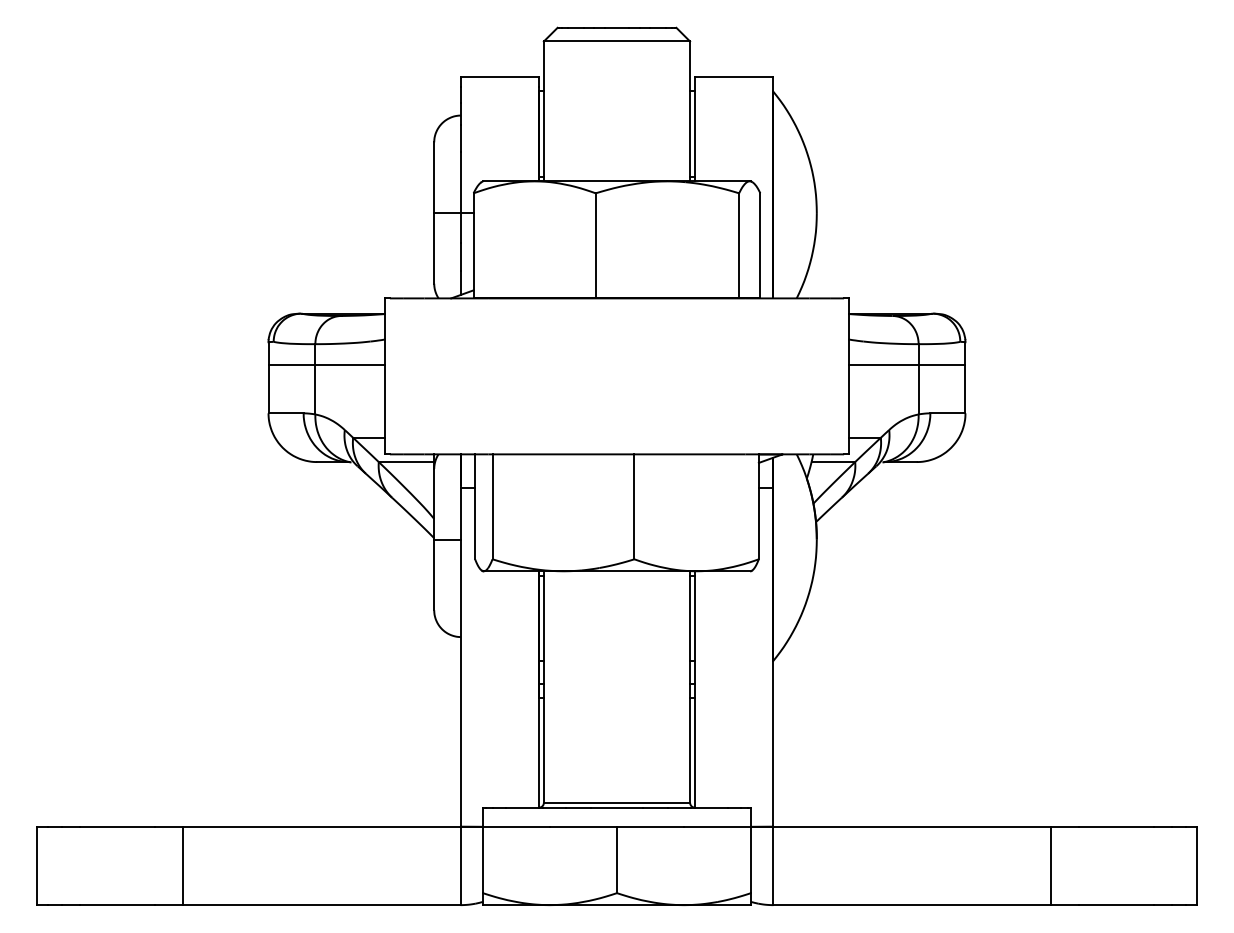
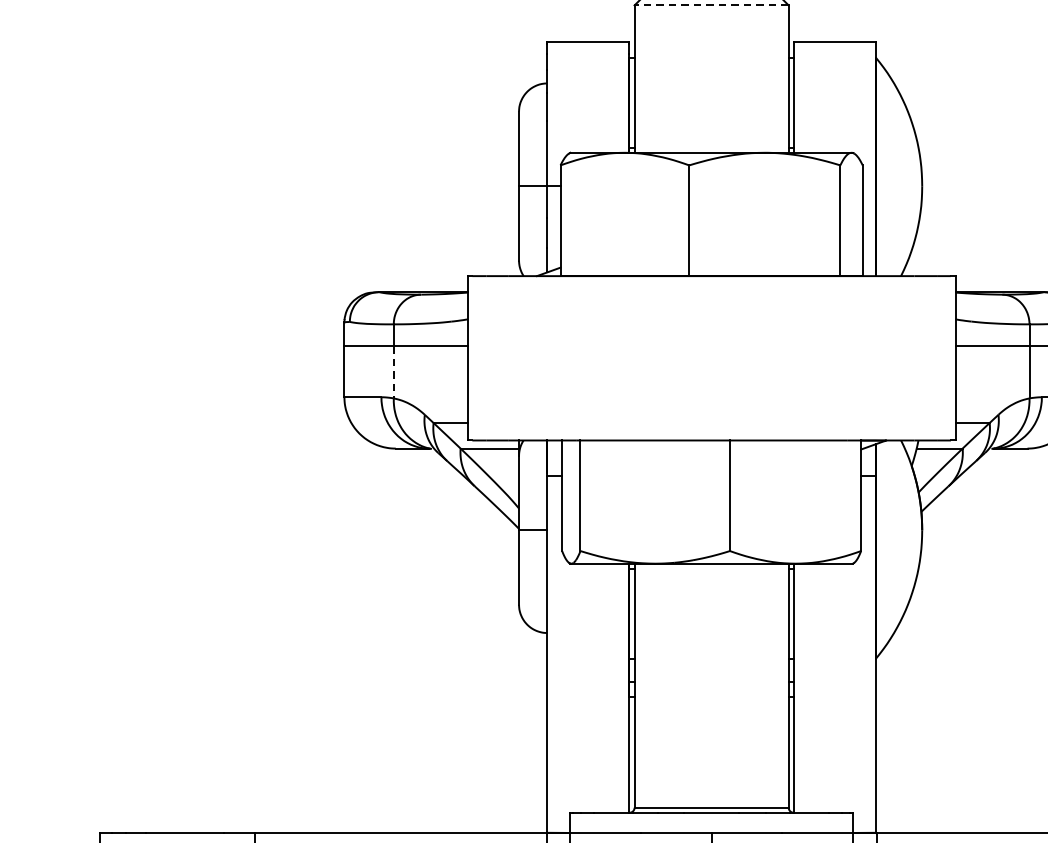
line: (616, 41) -> (711, 5), solid -> dashed
line: (315, 389) -> (393, 372), solid -> dashed

